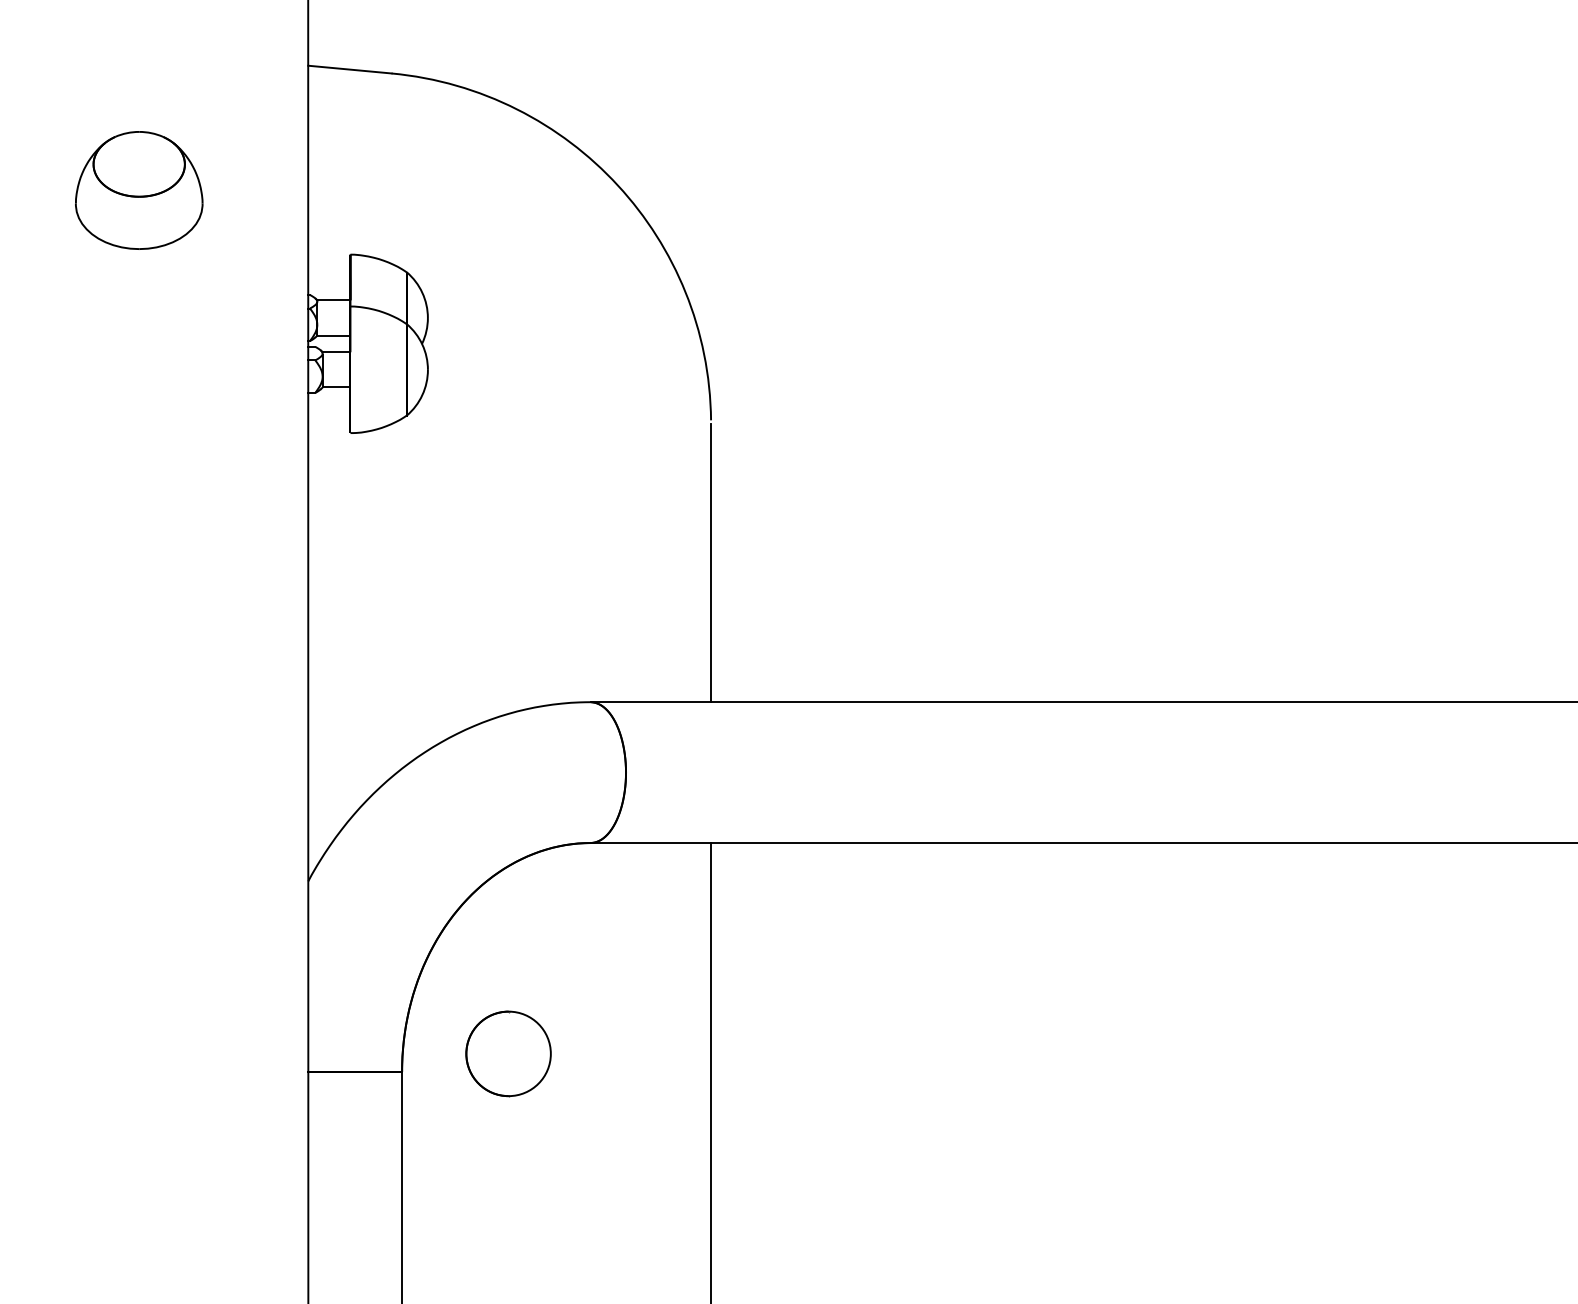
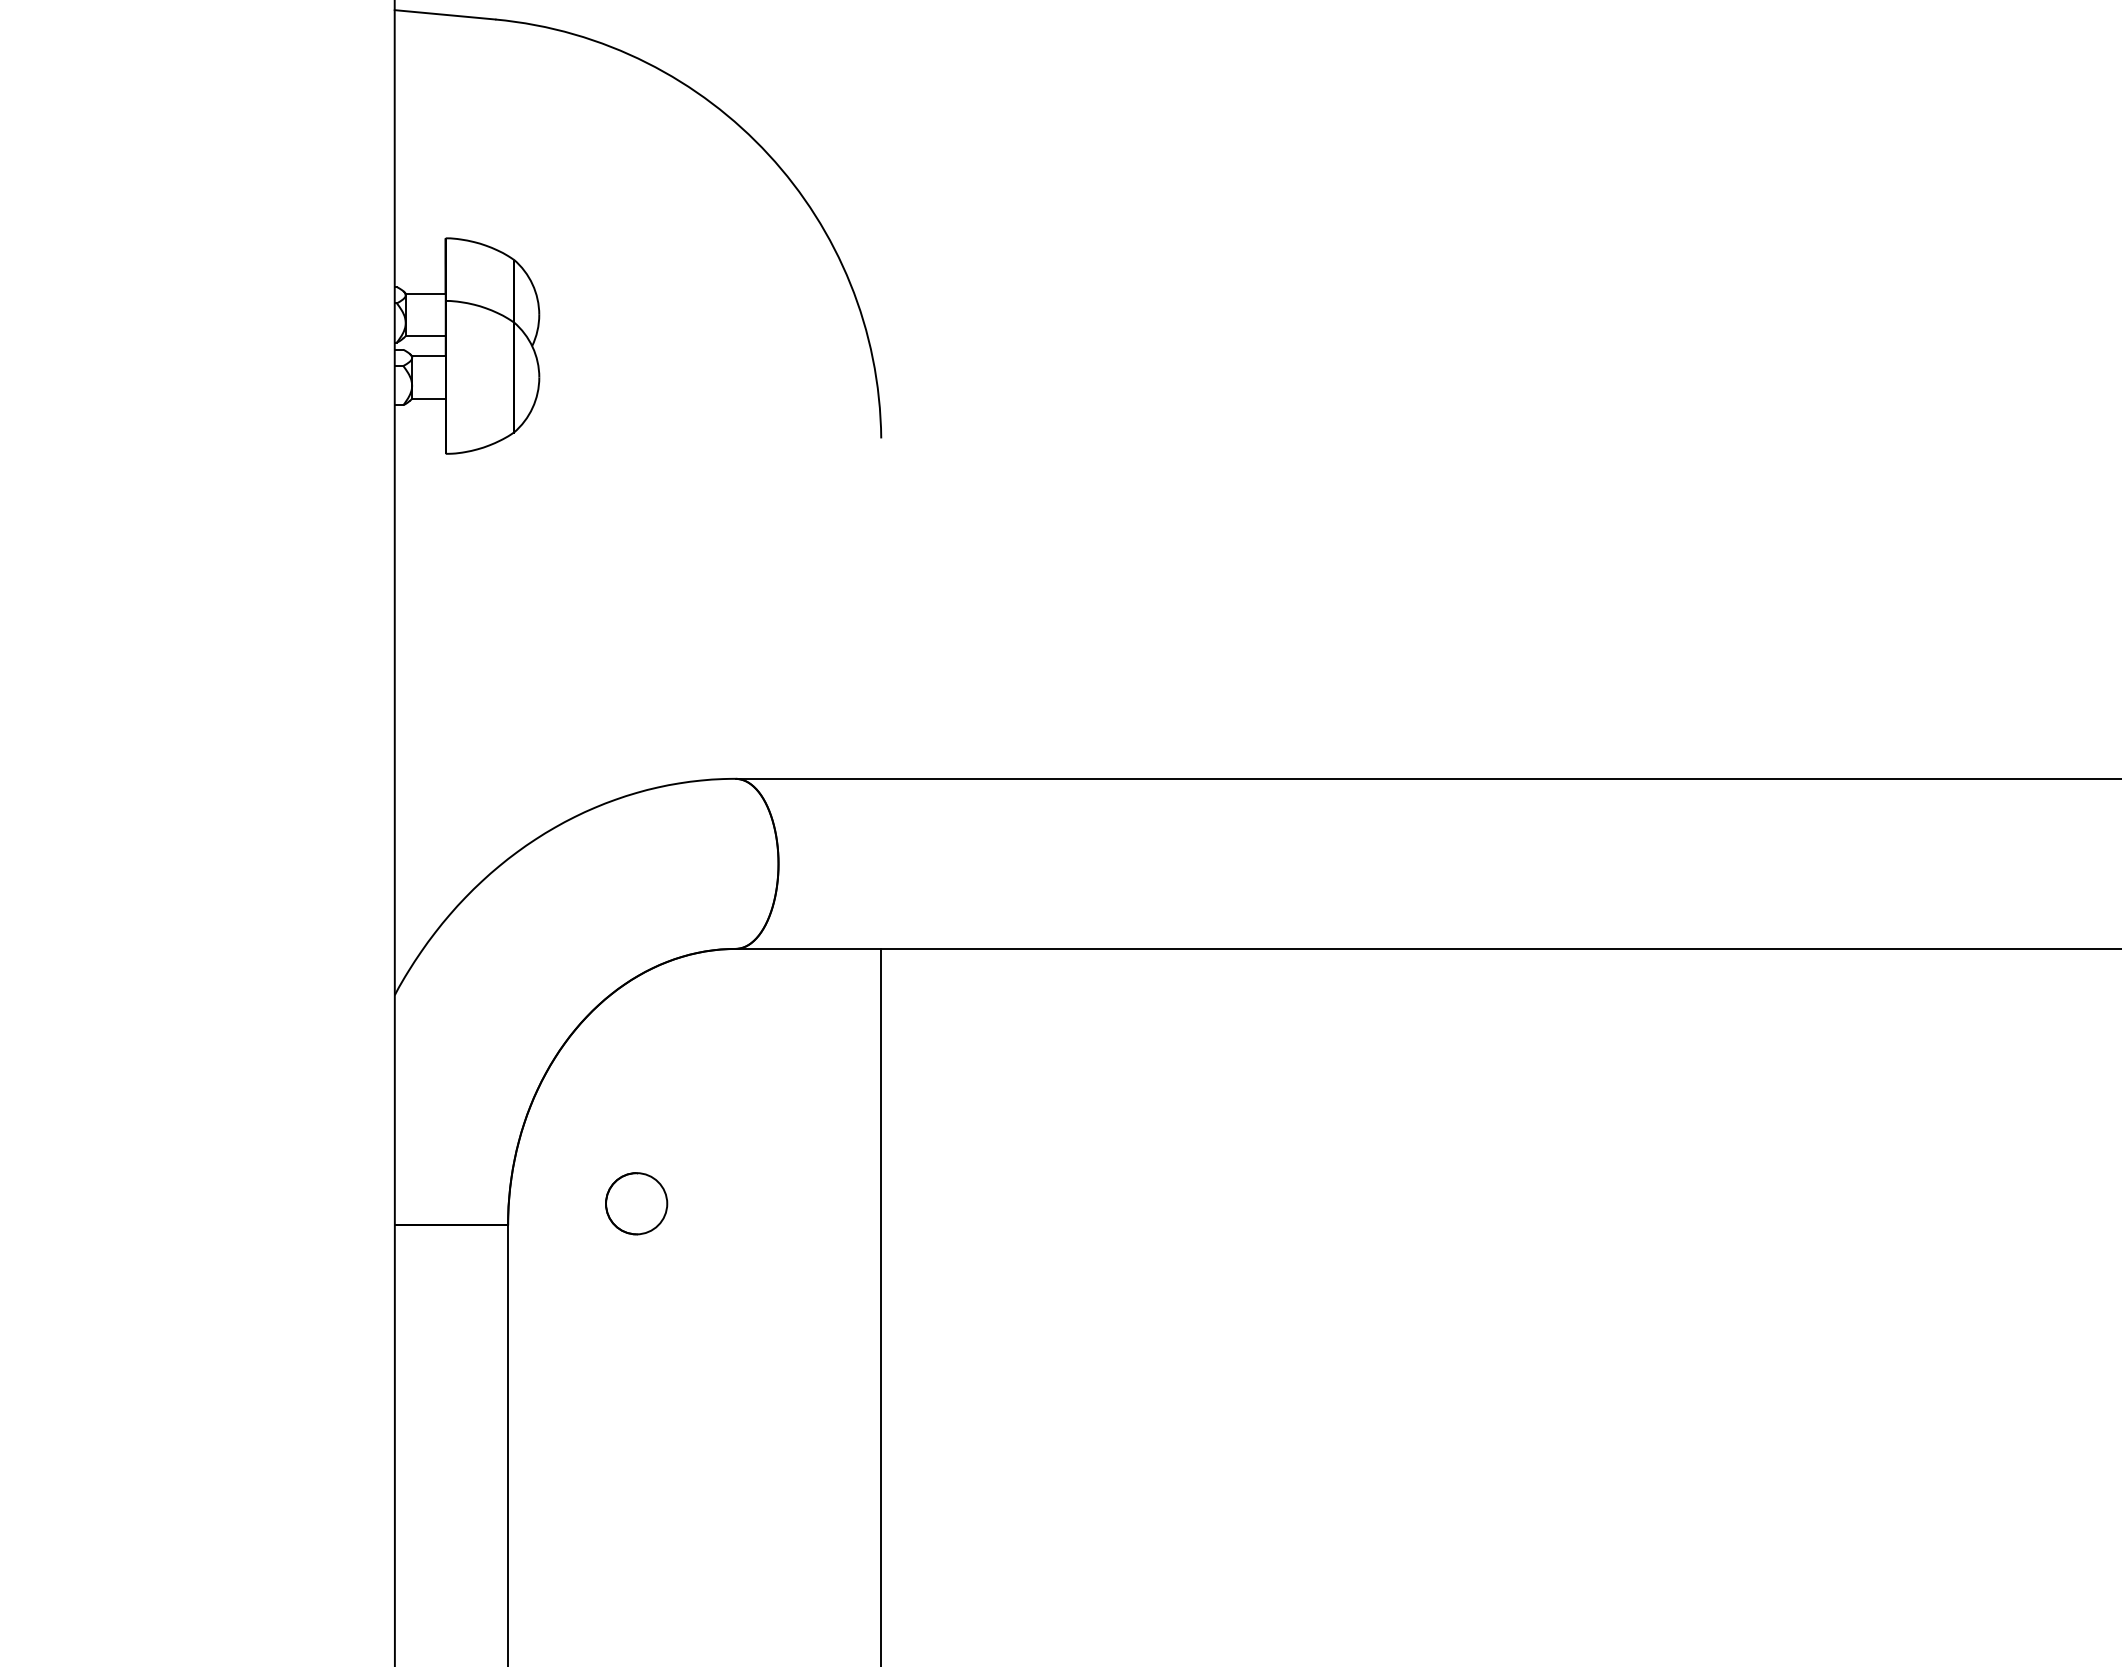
part: (139, 190) -> (190, 160), removed
line: (711, 562) -> (881, 610), removed
part: (508, 1053) -> (636, 1203), size x0.6

